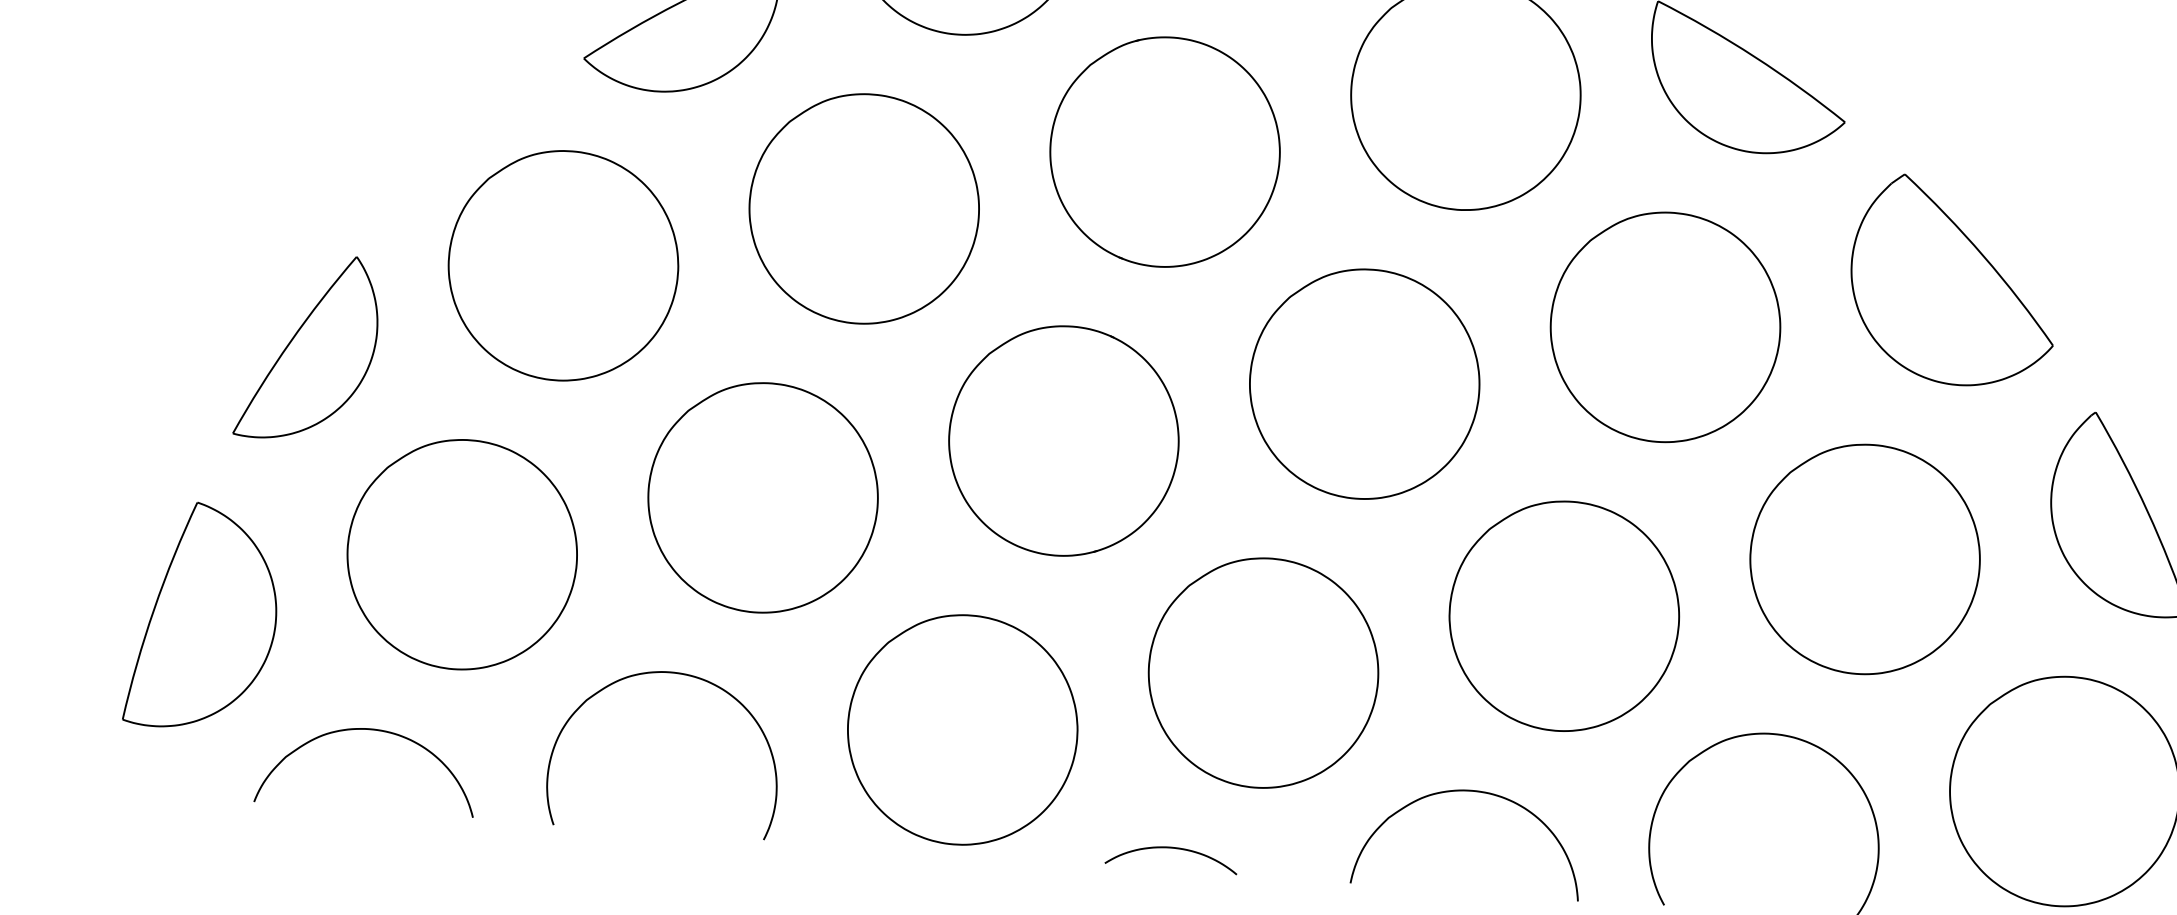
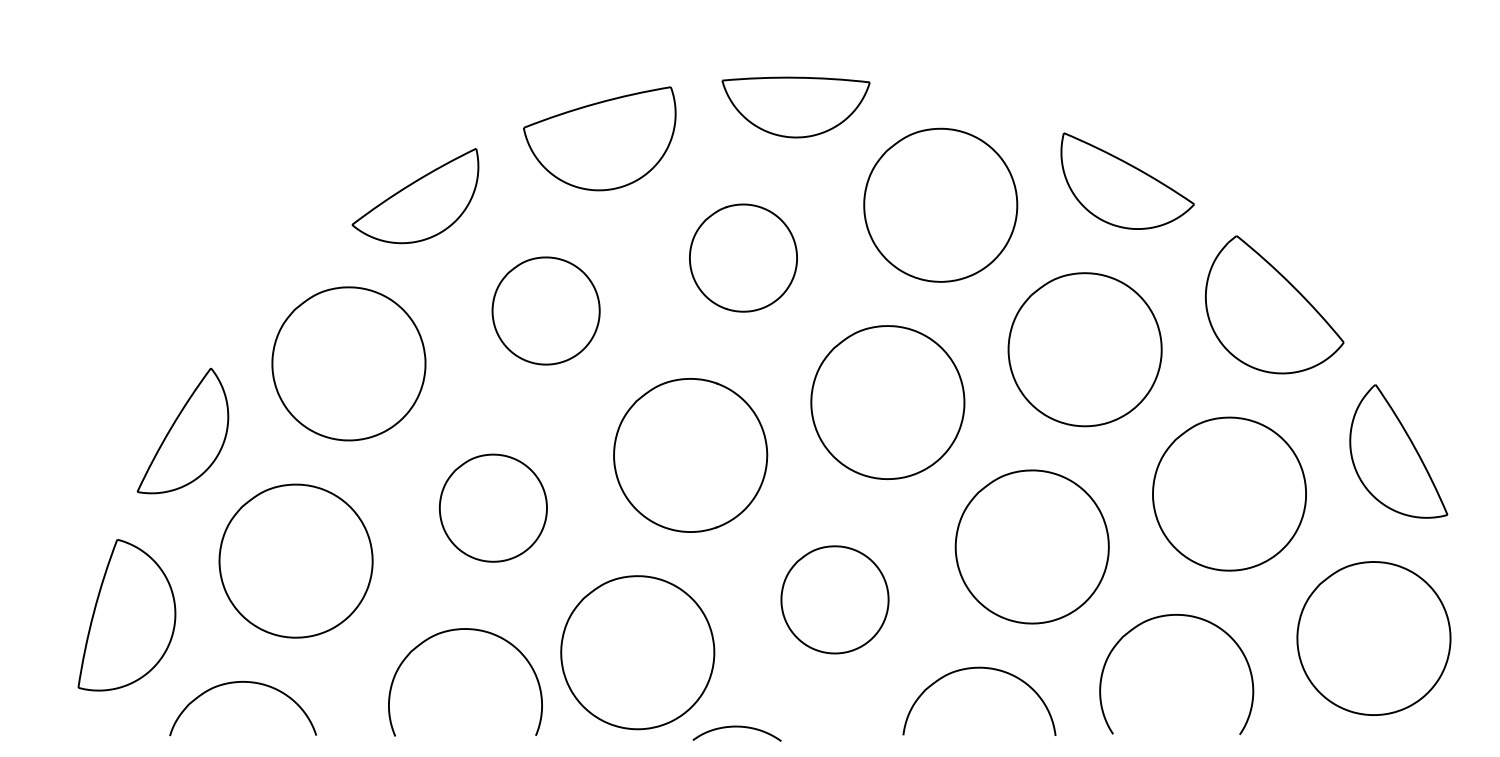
part: (1165, 151) -> (743, 257), size x0.7
part: (863, 208) -> (545, 310), size x0.7
part: (763, 496) -> (493, 507), size x0.7
part: (1262, 672) -> (834, 599), size x0.7
curve: (677, 675) -> (470, 630), moved
curve: (1171, 849) -> (736, 727), moved

